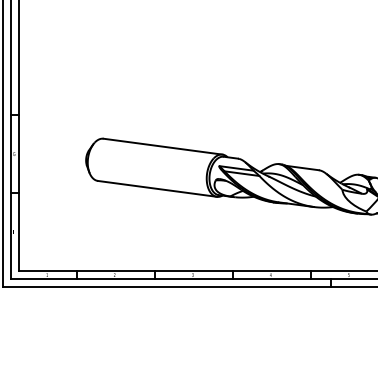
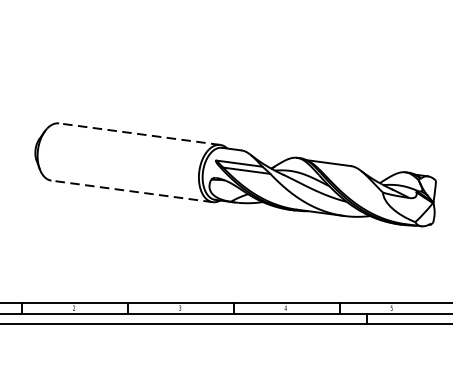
line: (162, 146) -> (138, 133), solid -> dashed
line: (156, 188) -> (130, 190), solid -> dashed

